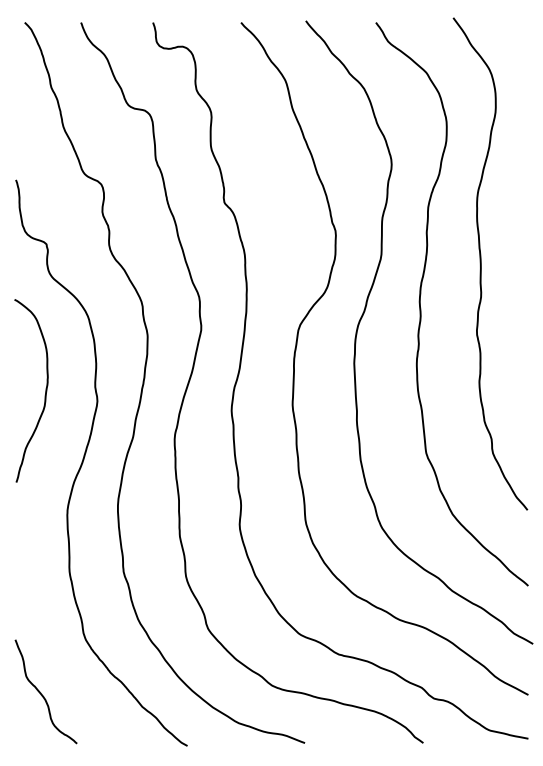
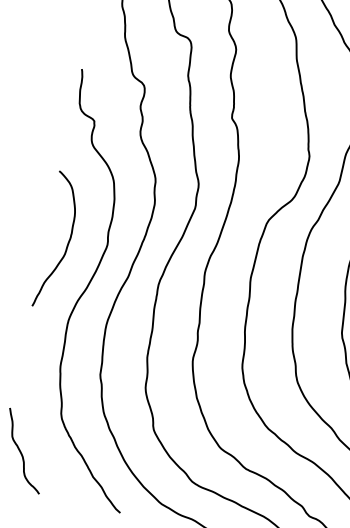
curve: (44, 395) -> (66, 246), moved

